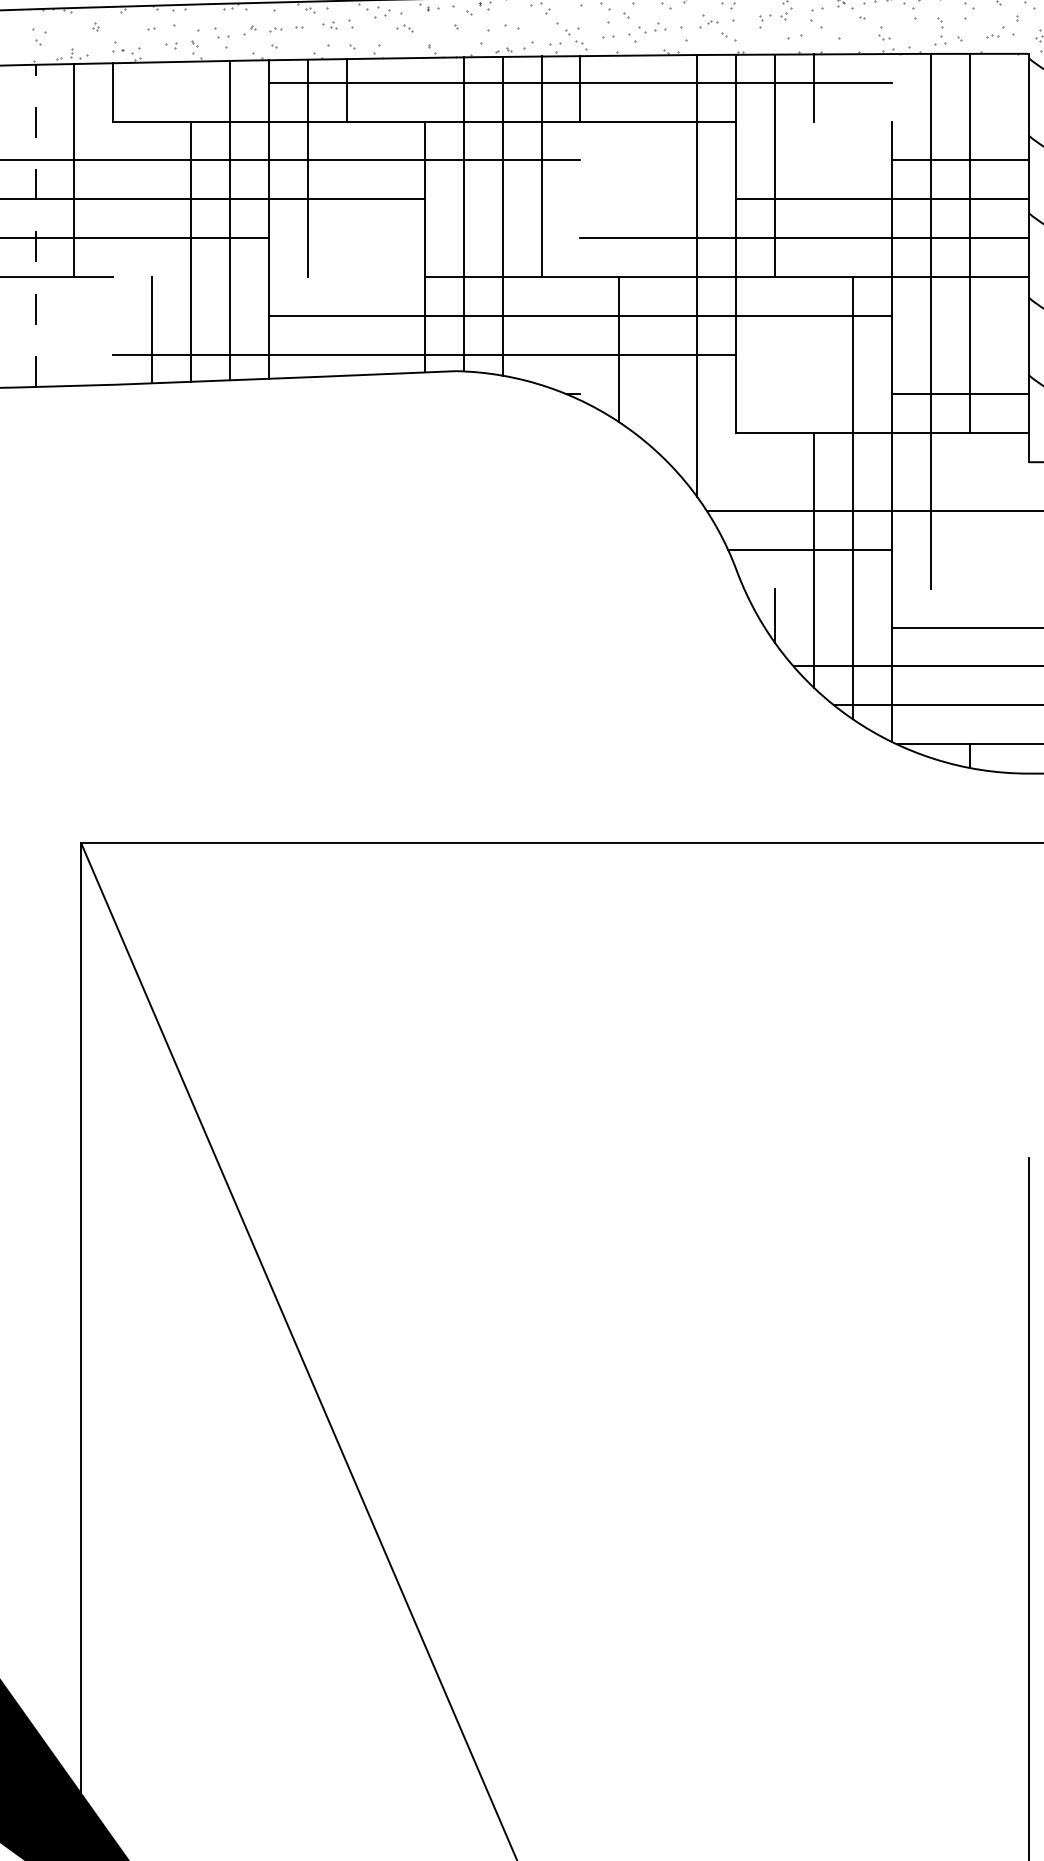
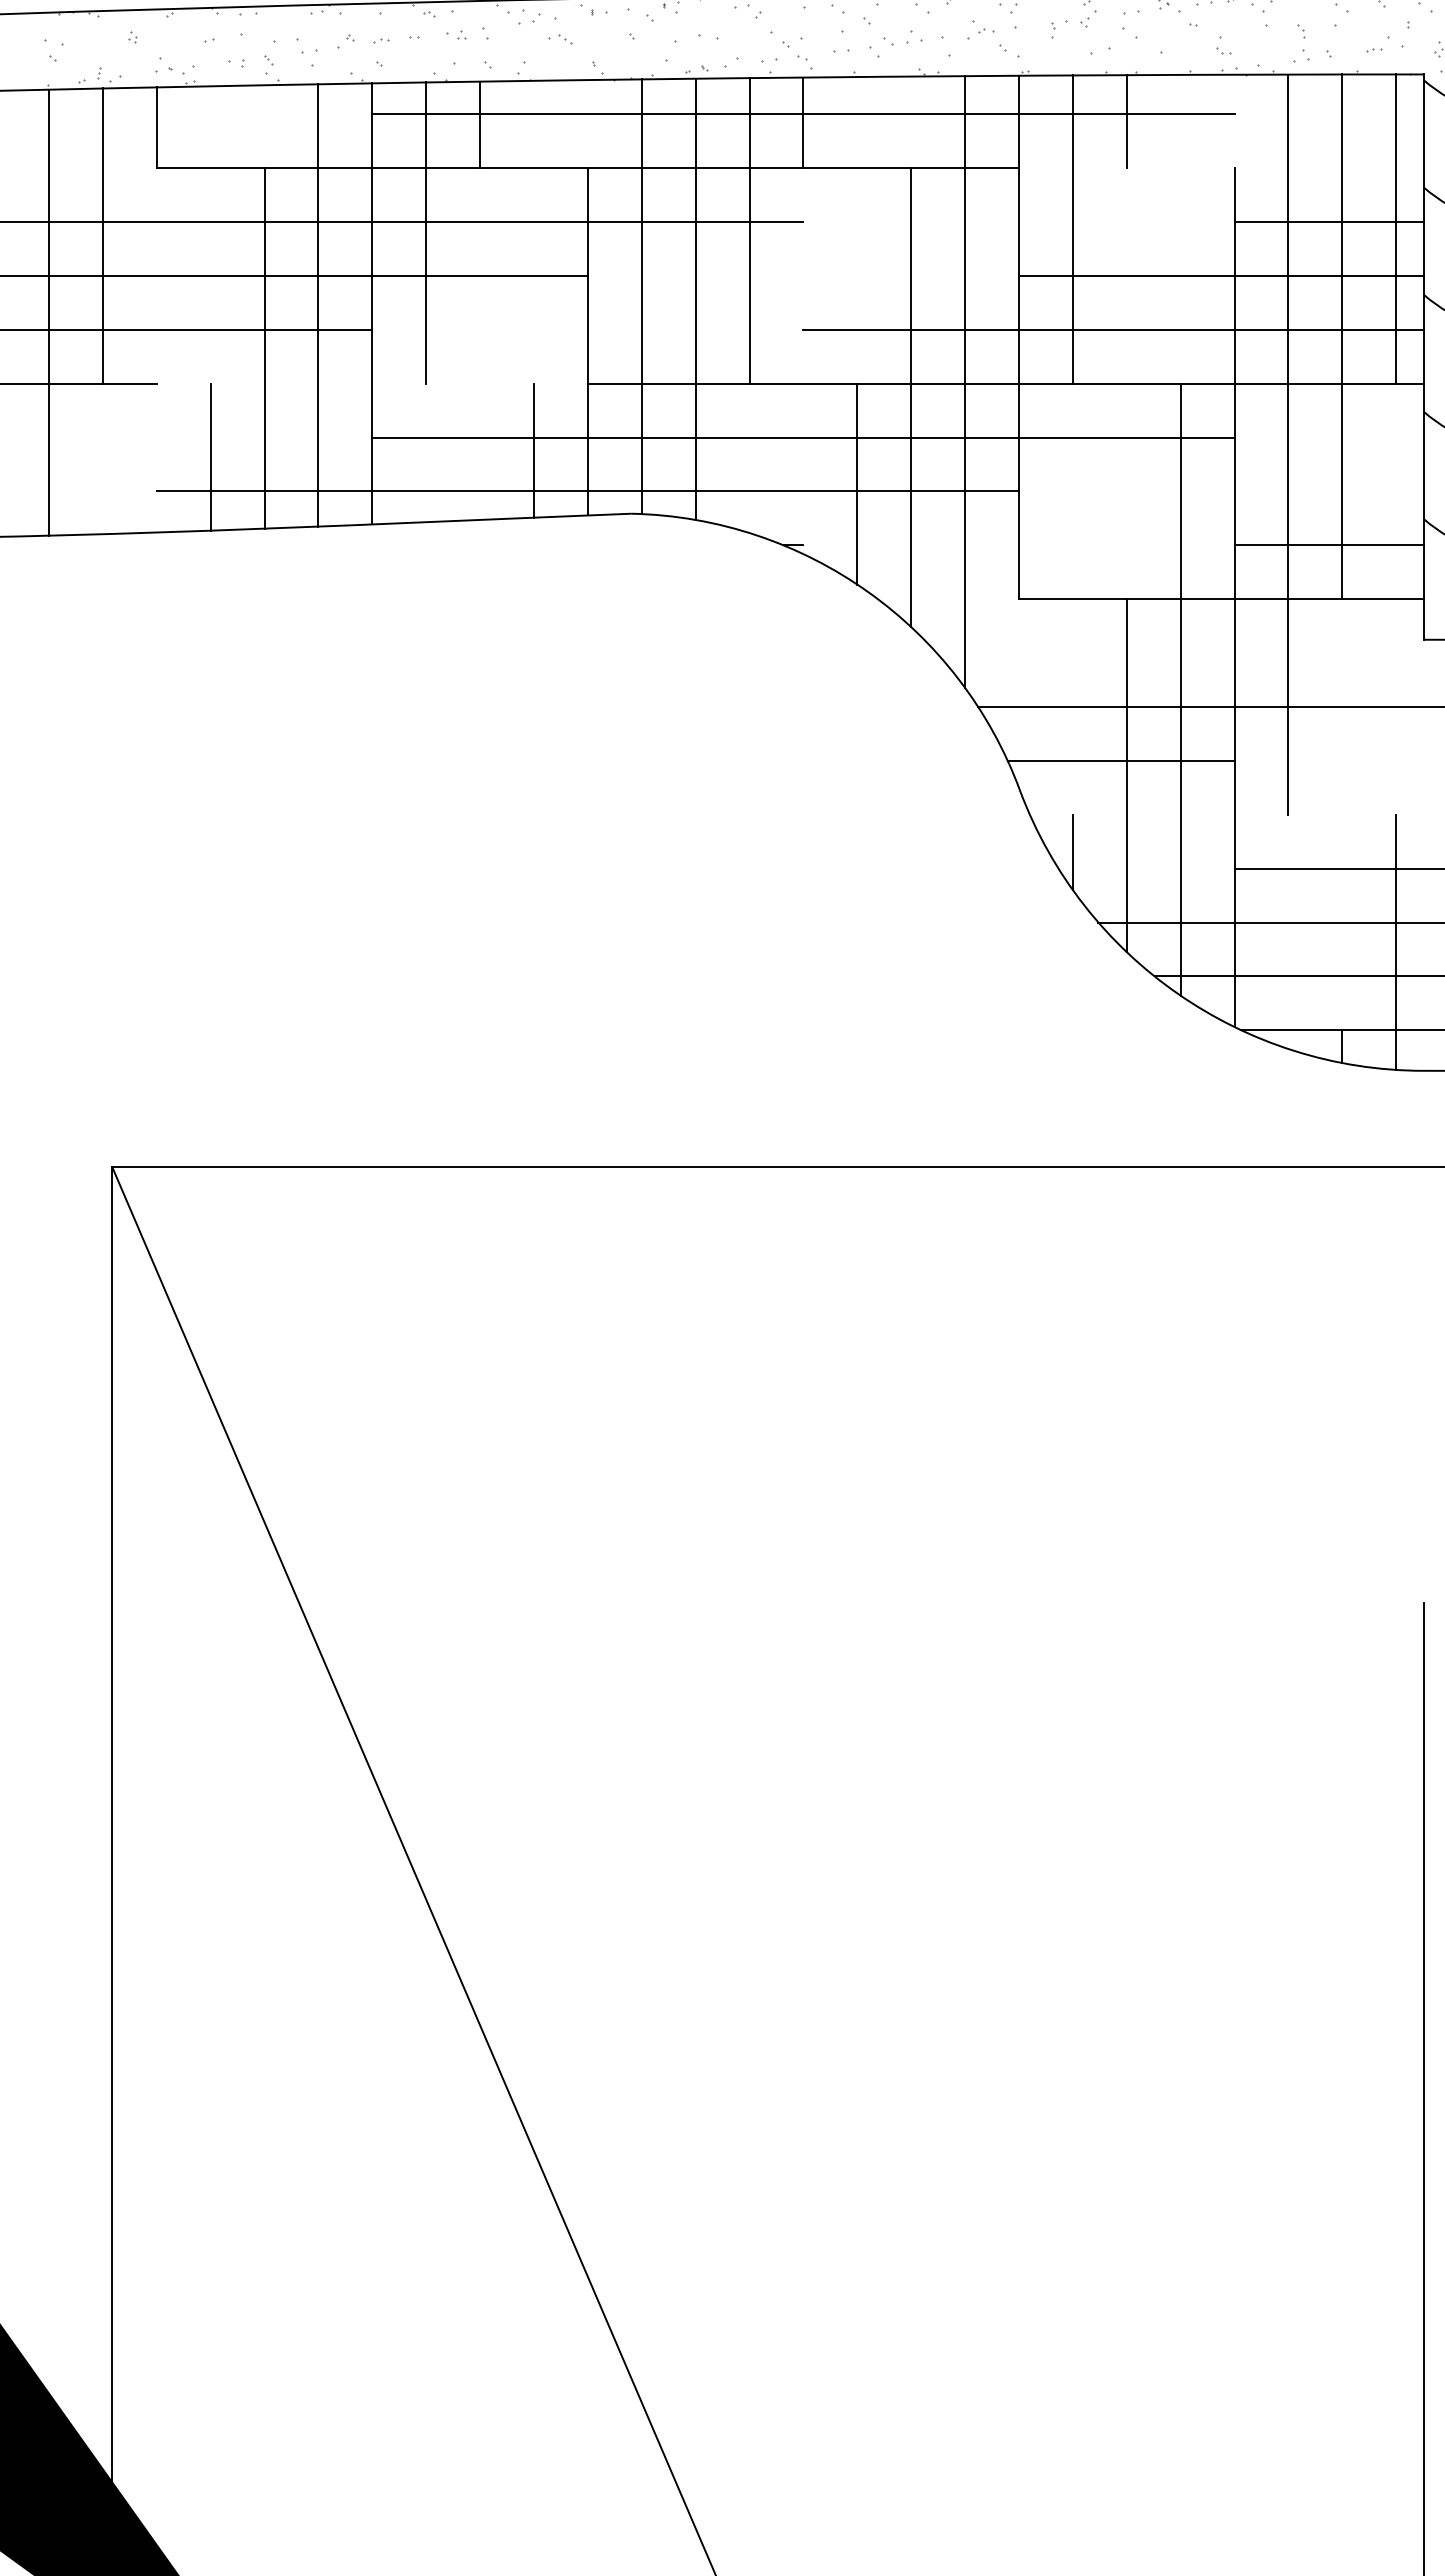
line: (1008, 165) -> (1396, 228), added
line: (35, 225) -> (49, 312), dashed -> solid
line: (658, 287) -> (911, 397), added
line: (386, 325) -> (534, 450), added
line: (1008, 680) -> (1396, 941), added

